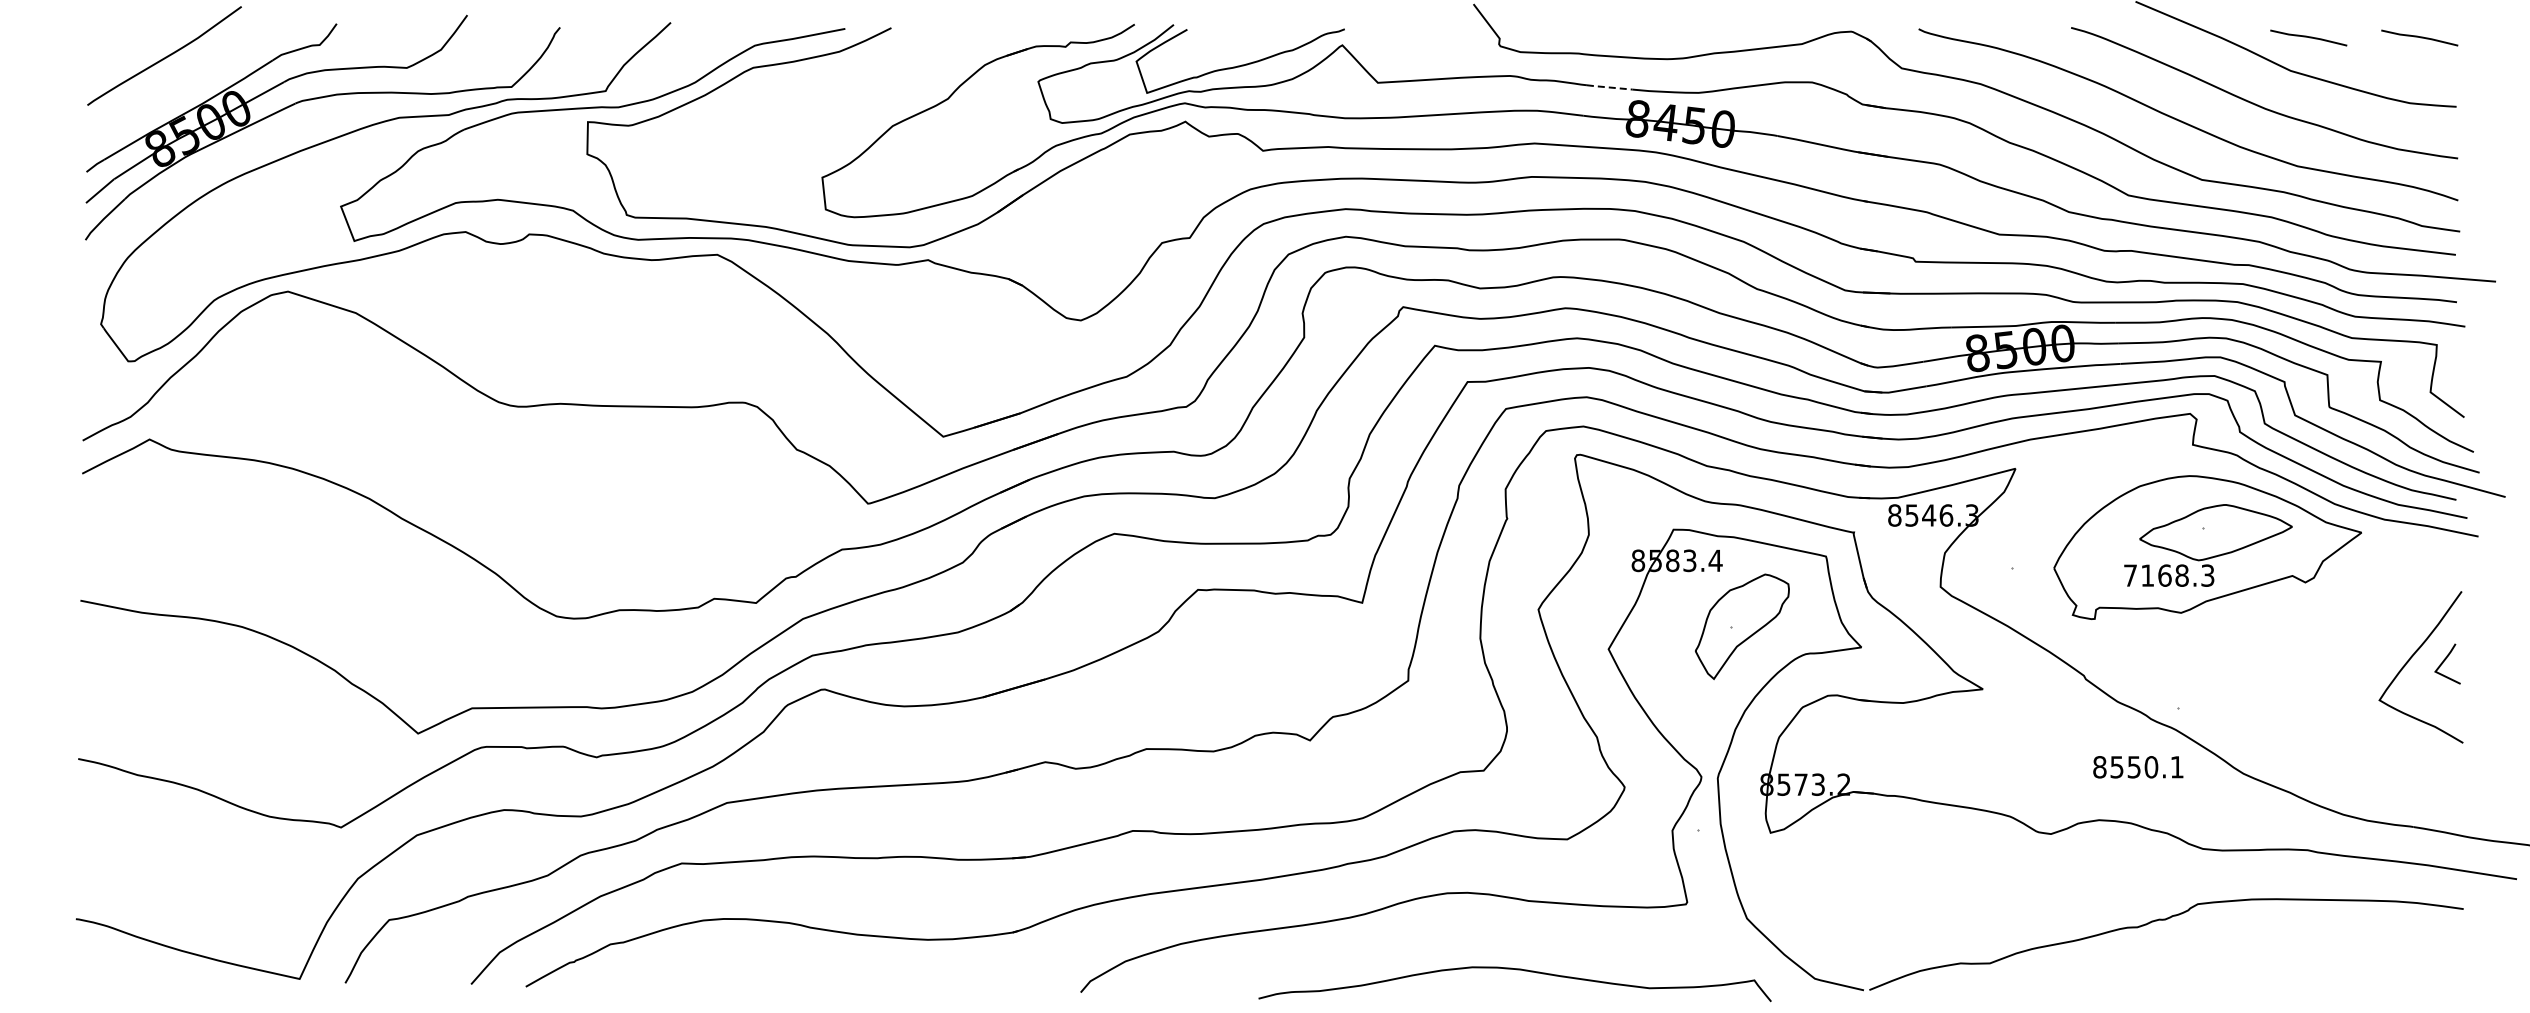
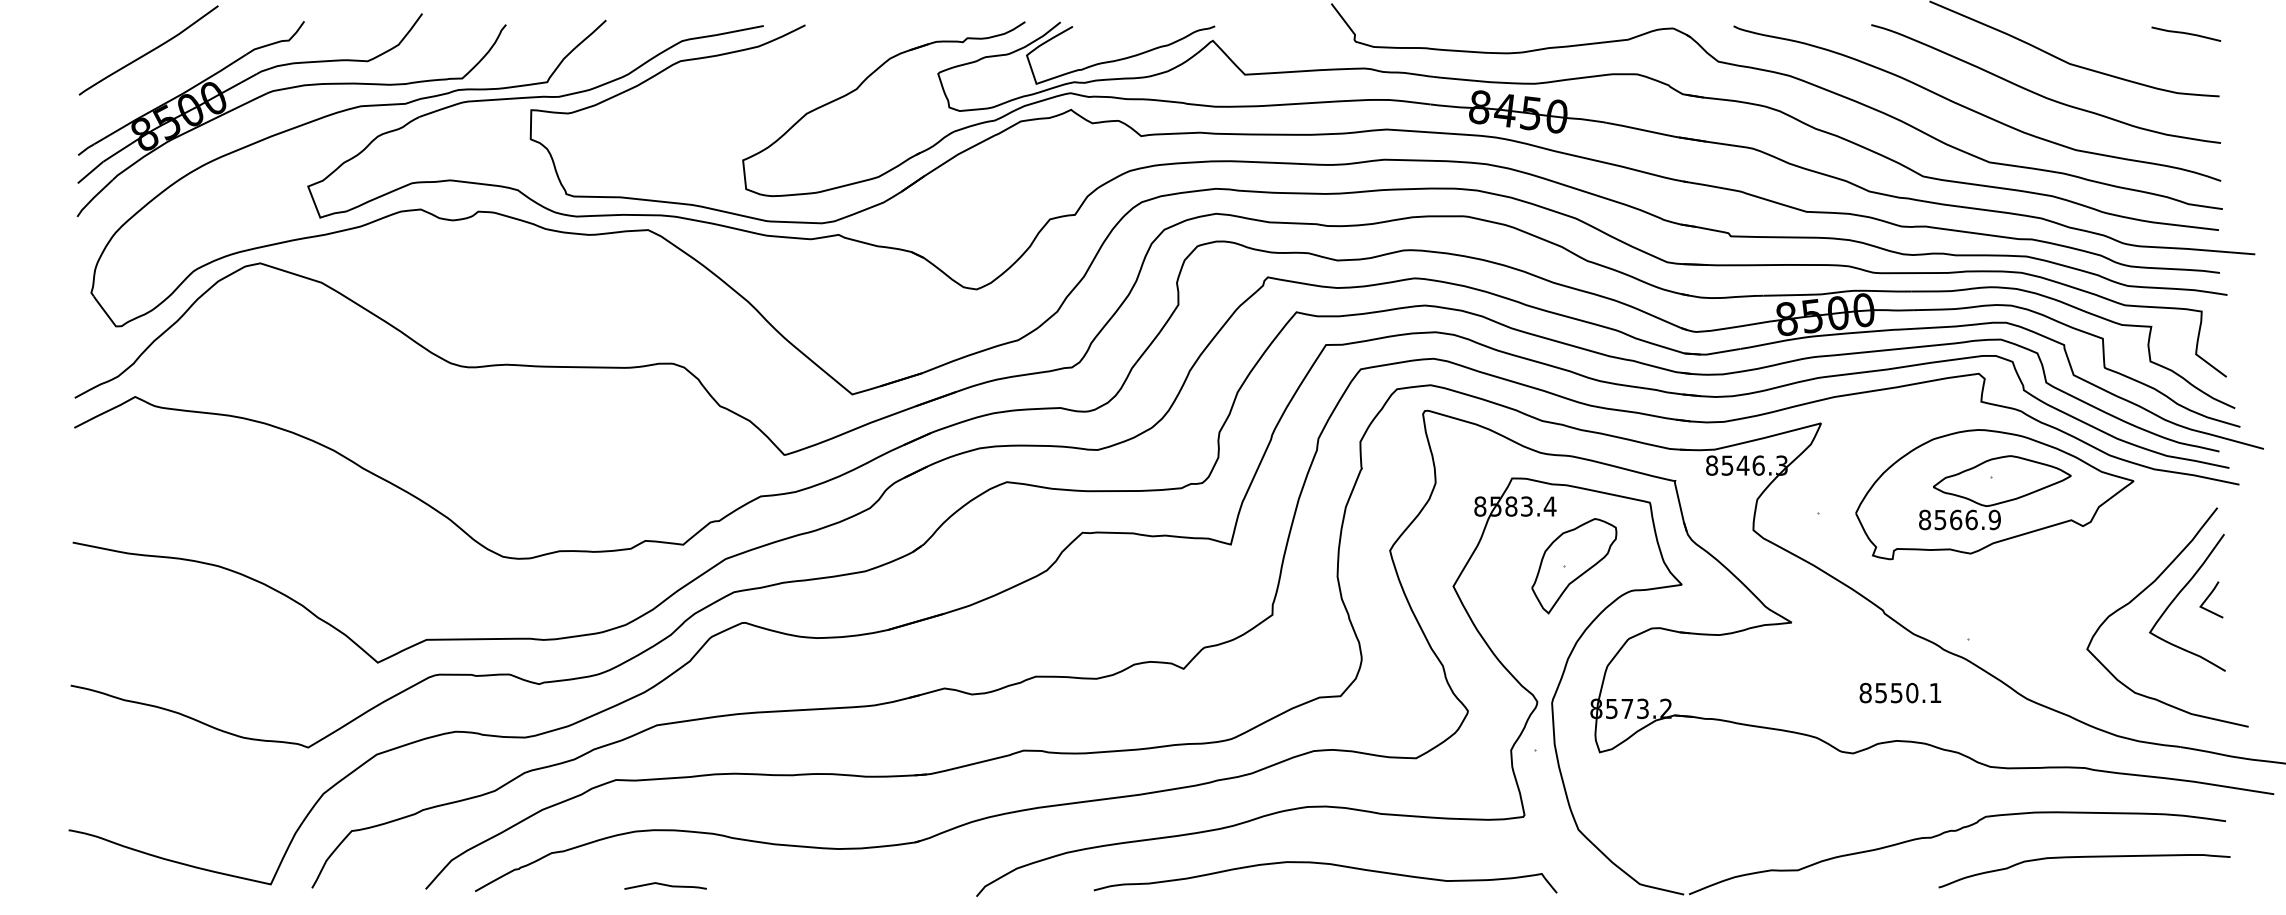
curve: (2308, 37) -> (2085, 33), removed
line: (1609, 87) -> (1454, 78), dashed -> solid
text: (2168, 575) -> (1959, 519), 7168.3 -> 8566.9
curve: (2372, 655) -> (2143, 592), added
text: (2138, 767) -> (1900, 693), moved
curve: (2306, 949) -> (2083, 857), added
curve: (1516, 970) -> (1326, 864), moved
curve: (736, 980) -> (665, 885), added

